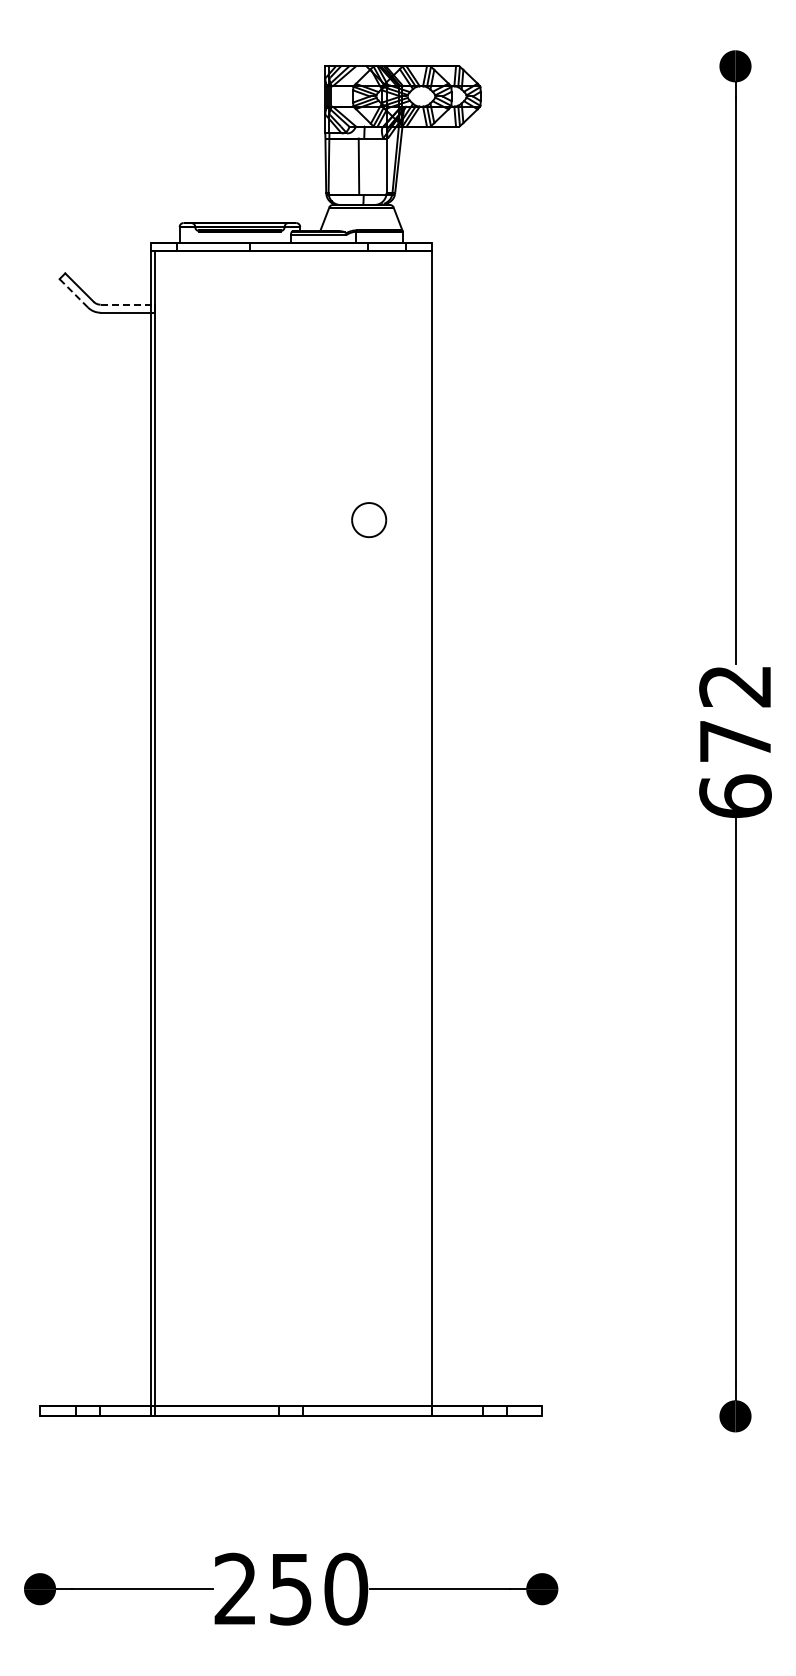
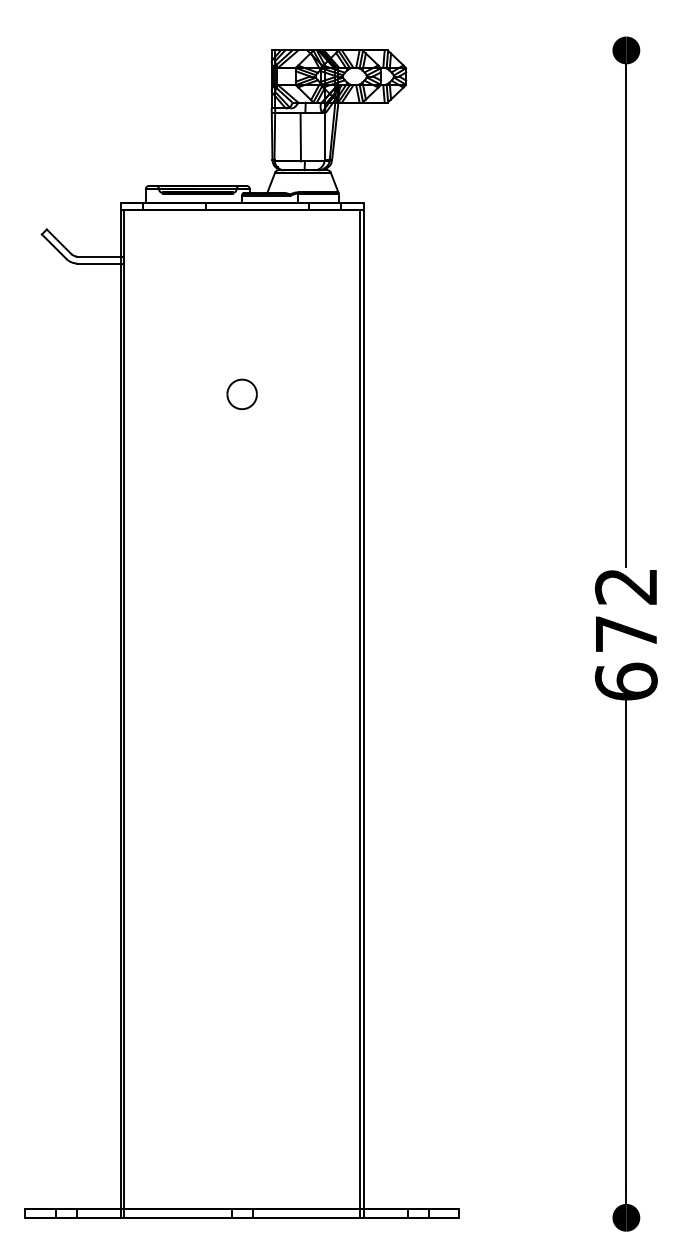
line: (73, 292) -> (53, 246), dashed -> solid
line: (128, 304) -> (101, 256), dashed -> solid
part: (369, 520) -> (242, 394), moved
line: (427, 833) -> (360, 713), added

